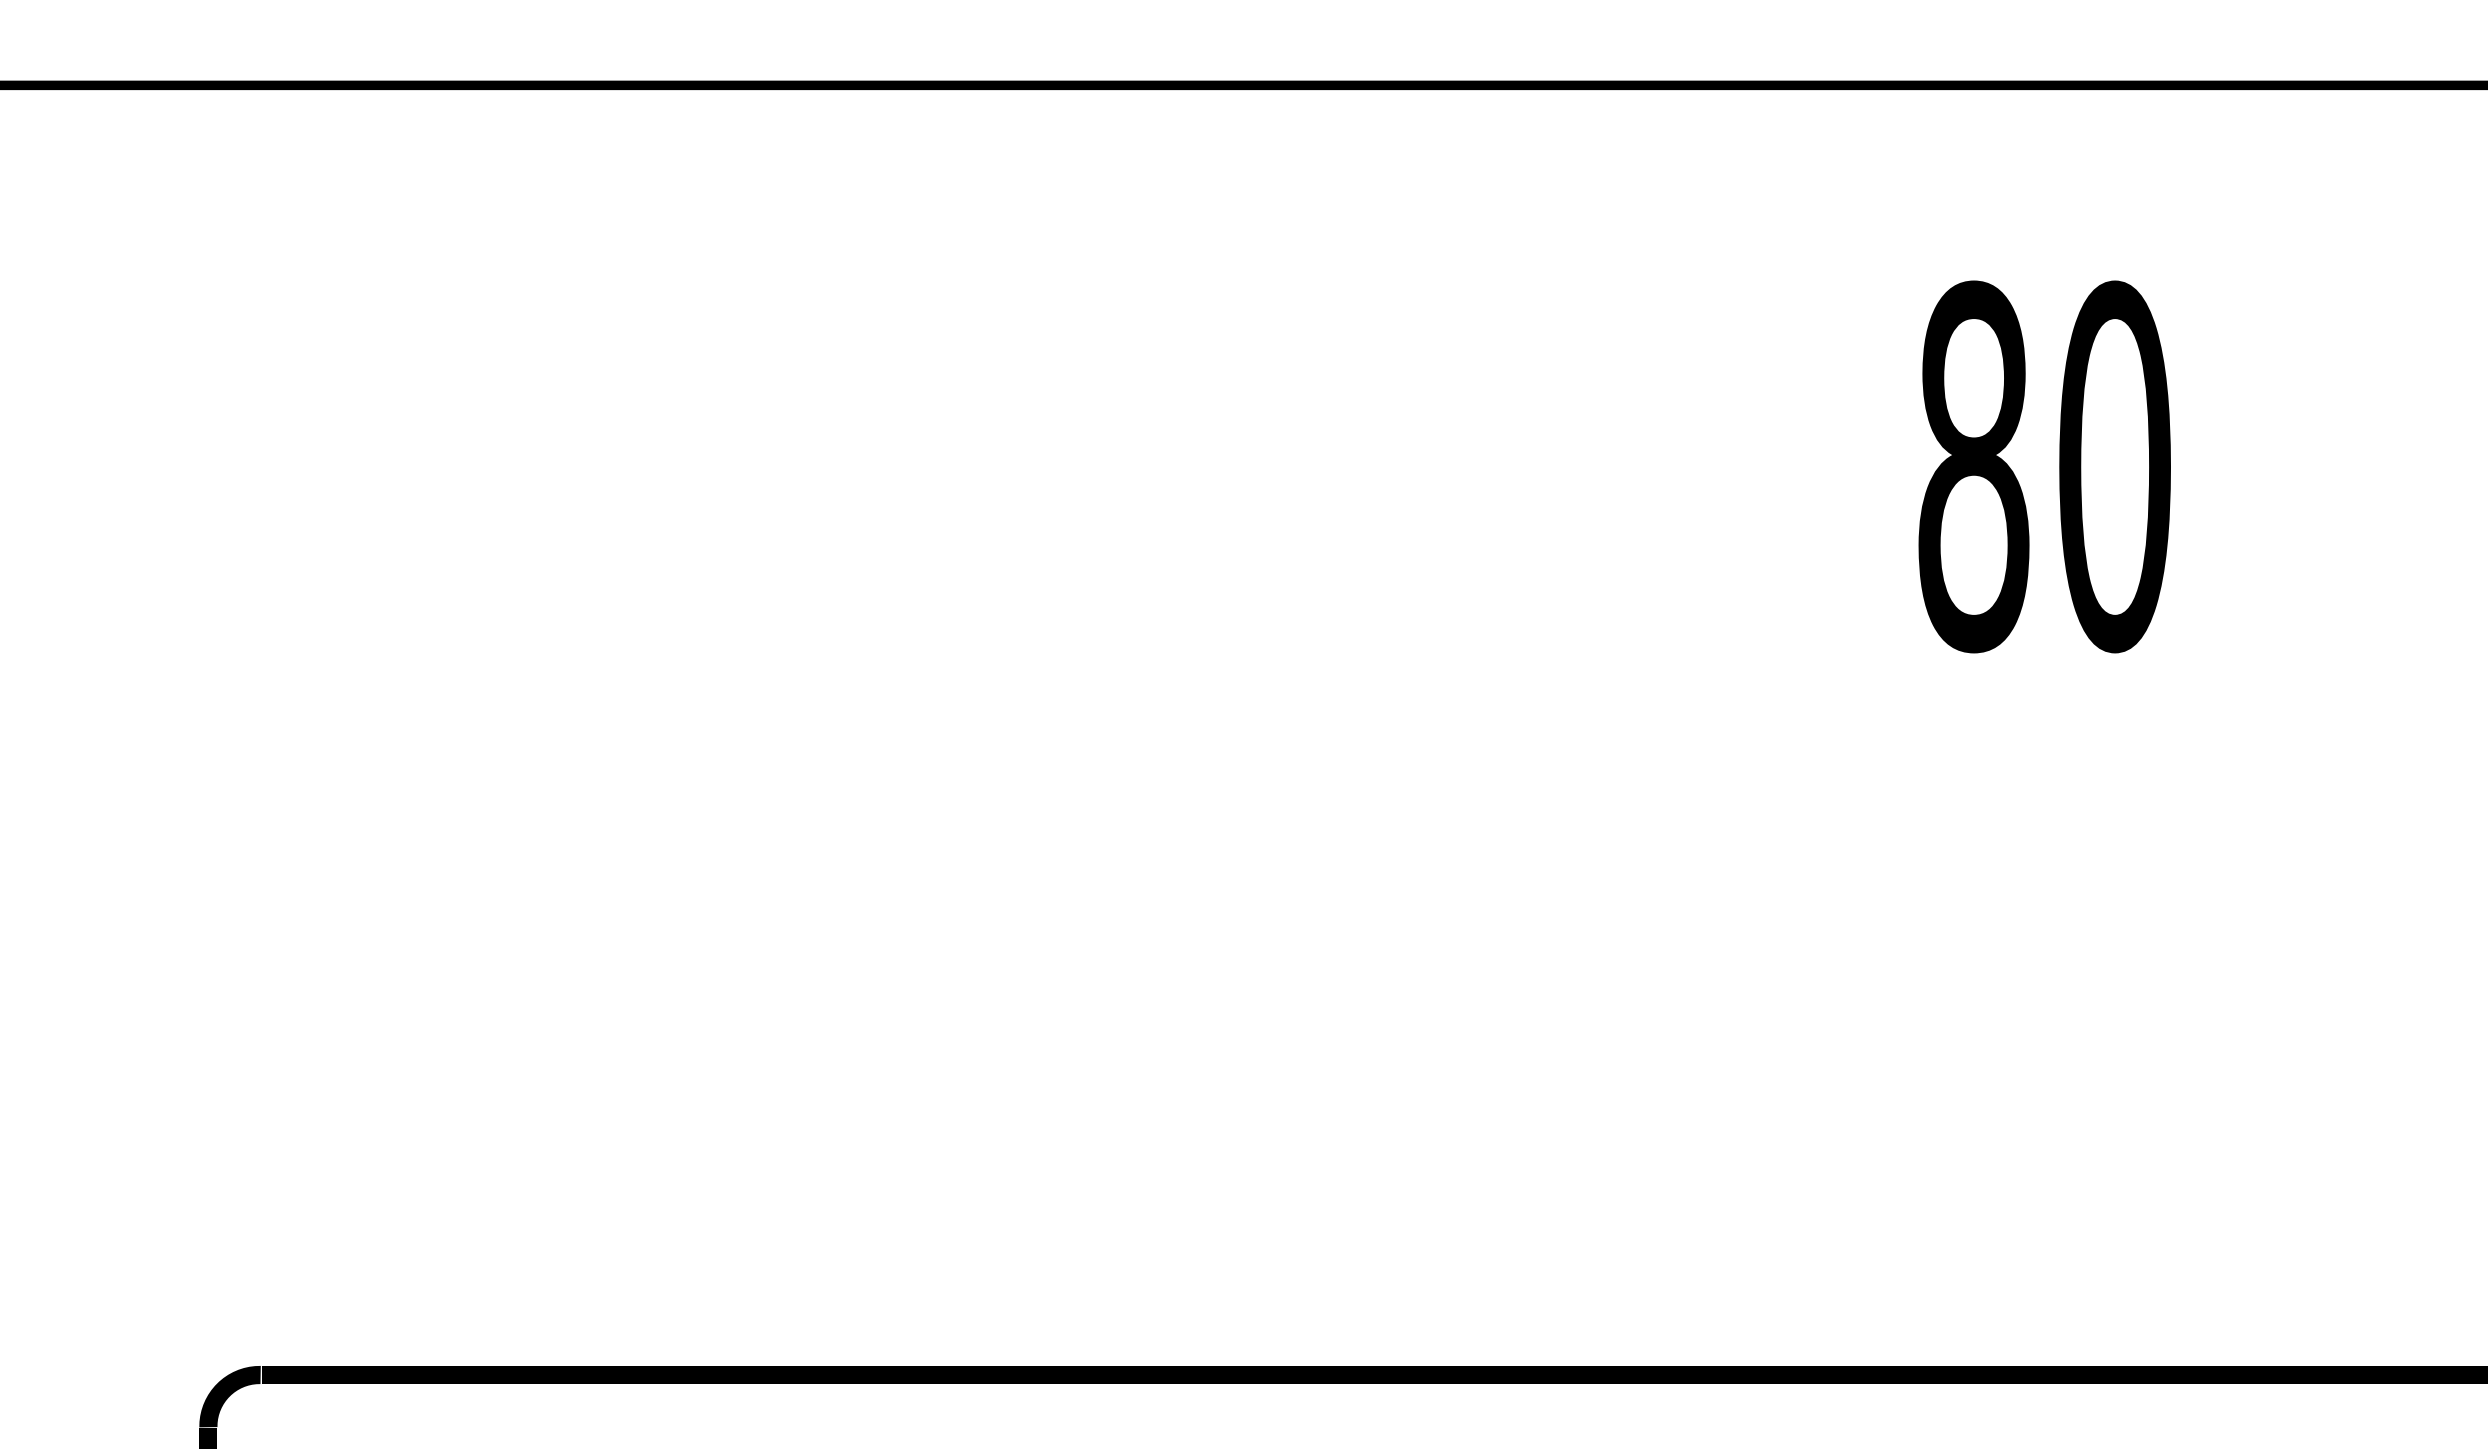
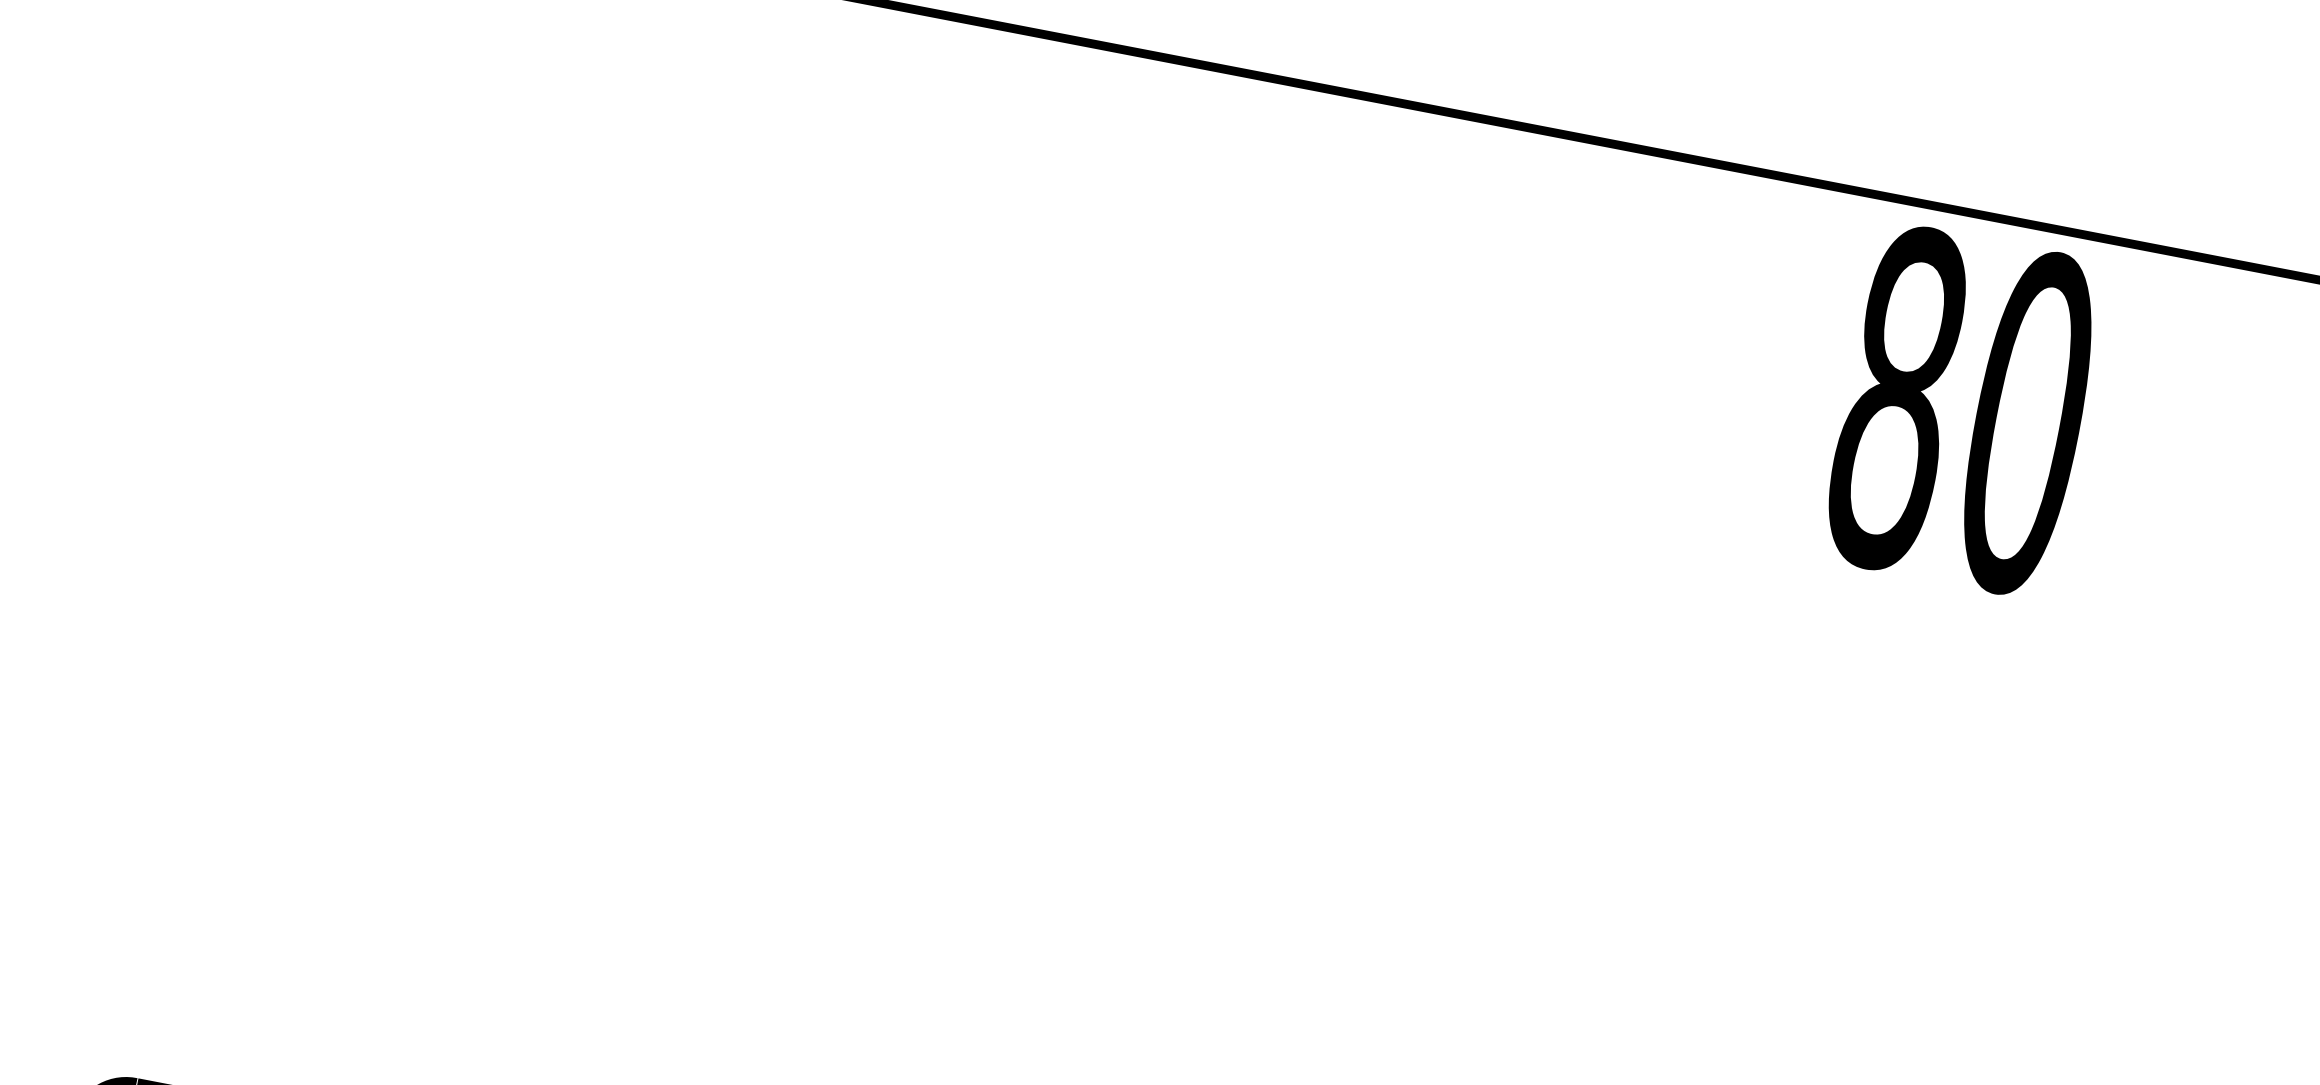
text: (2044, 466) -> (1963, 410), moved

